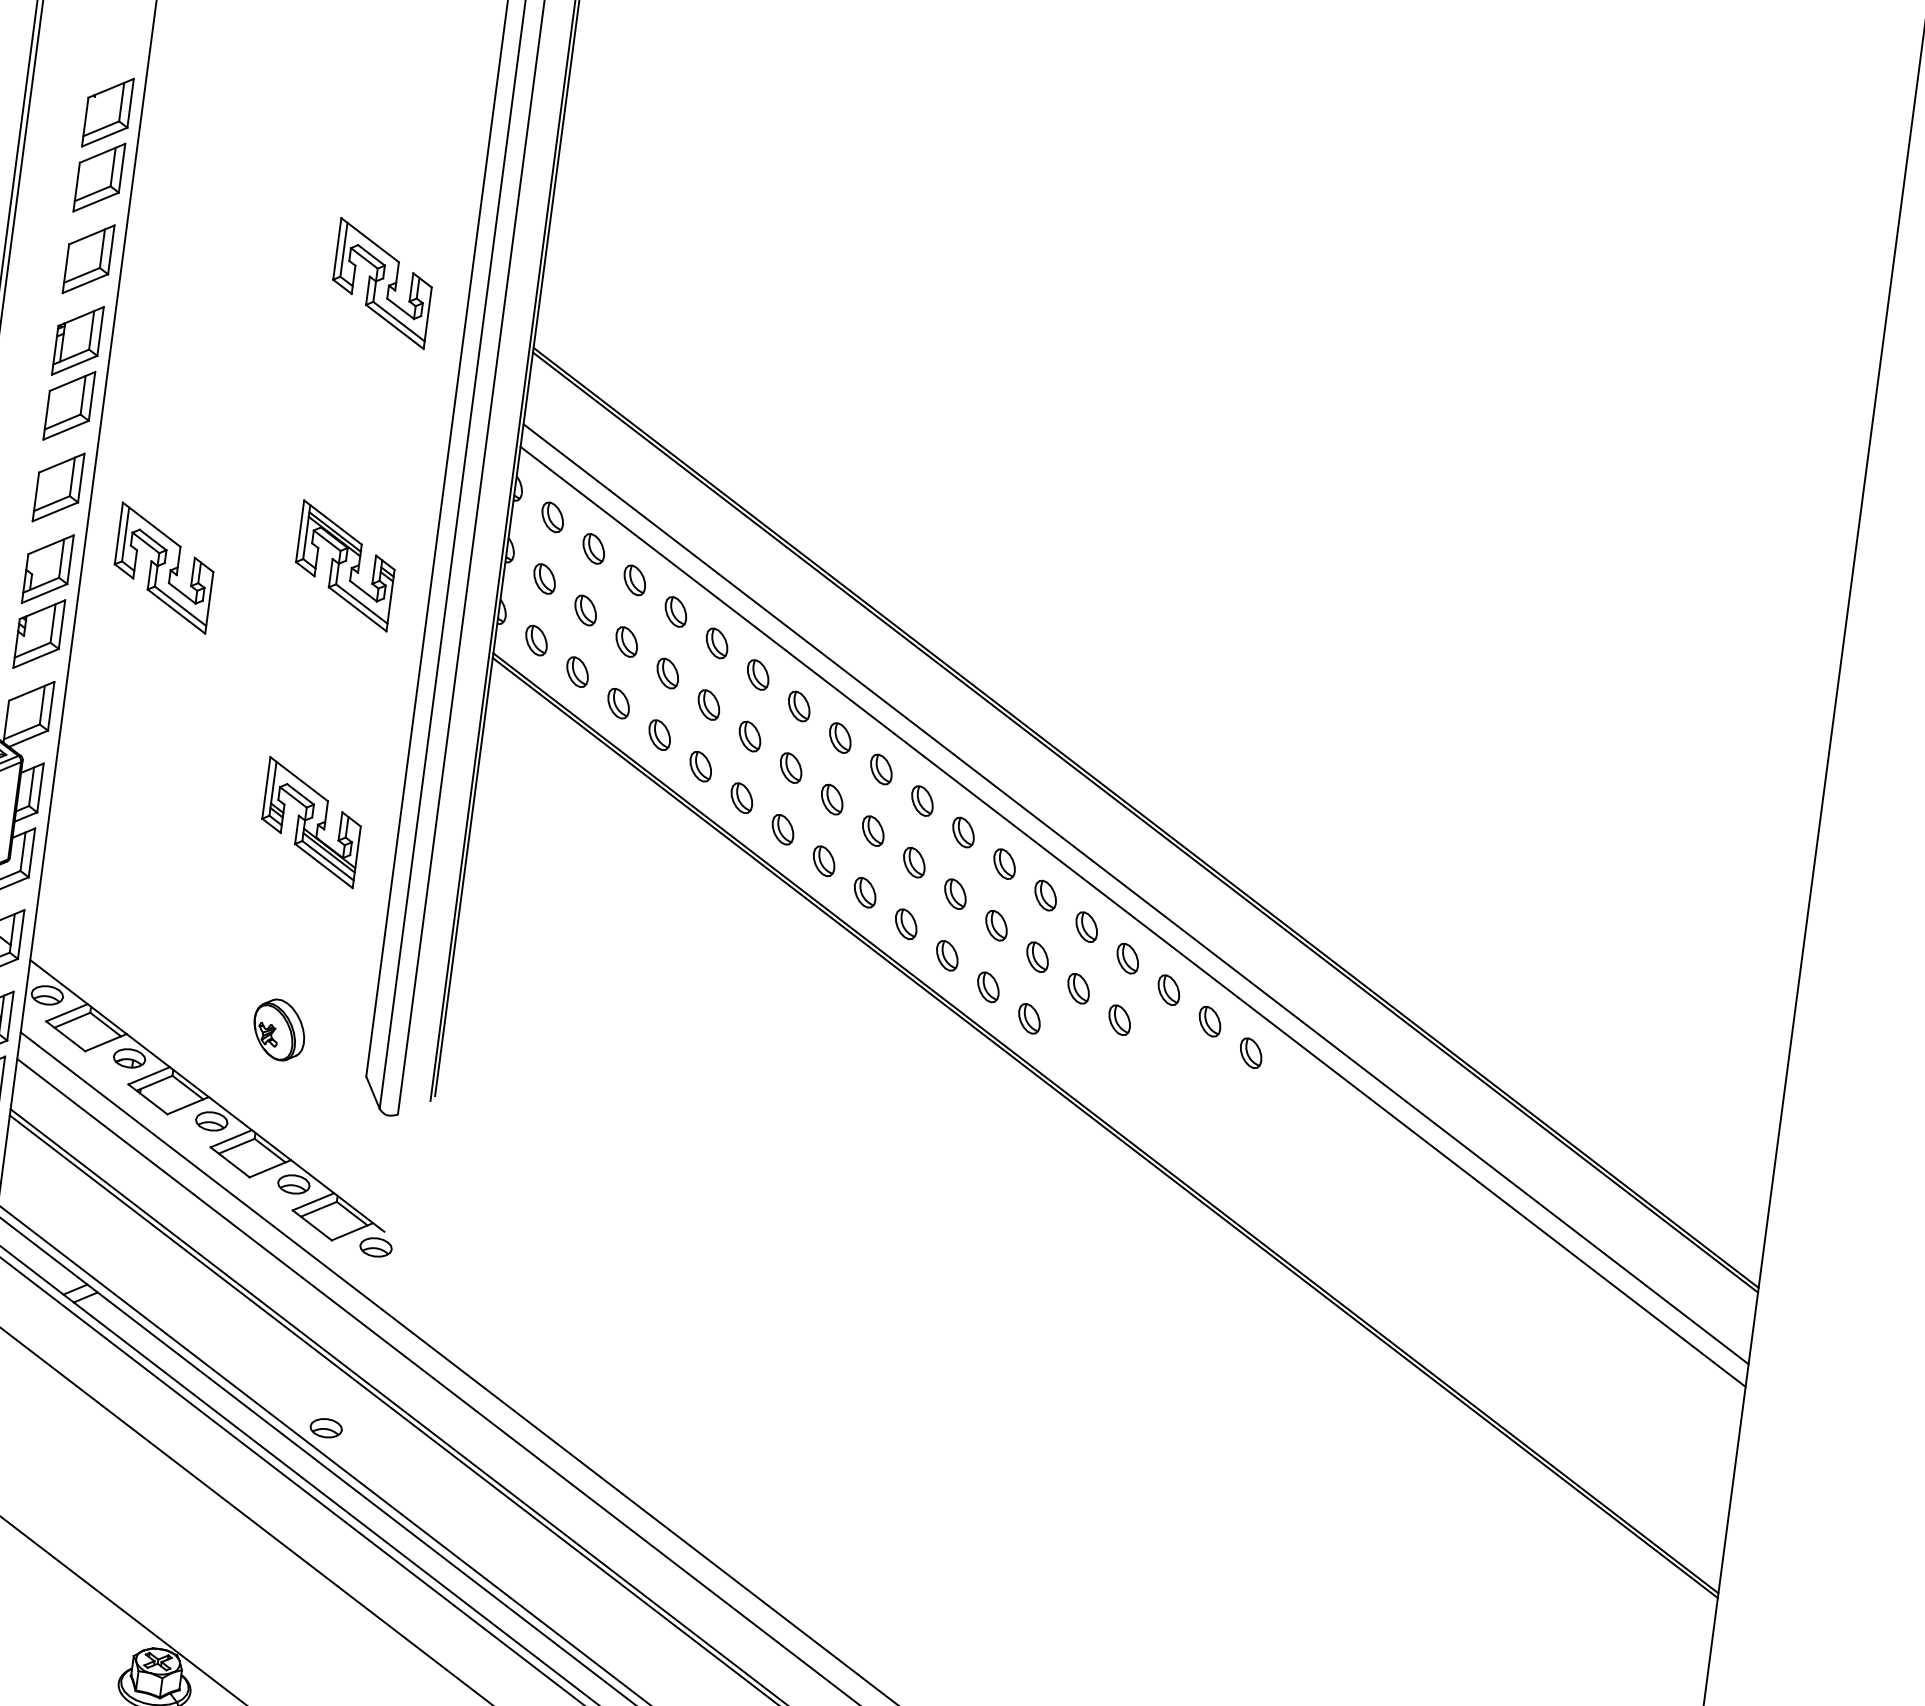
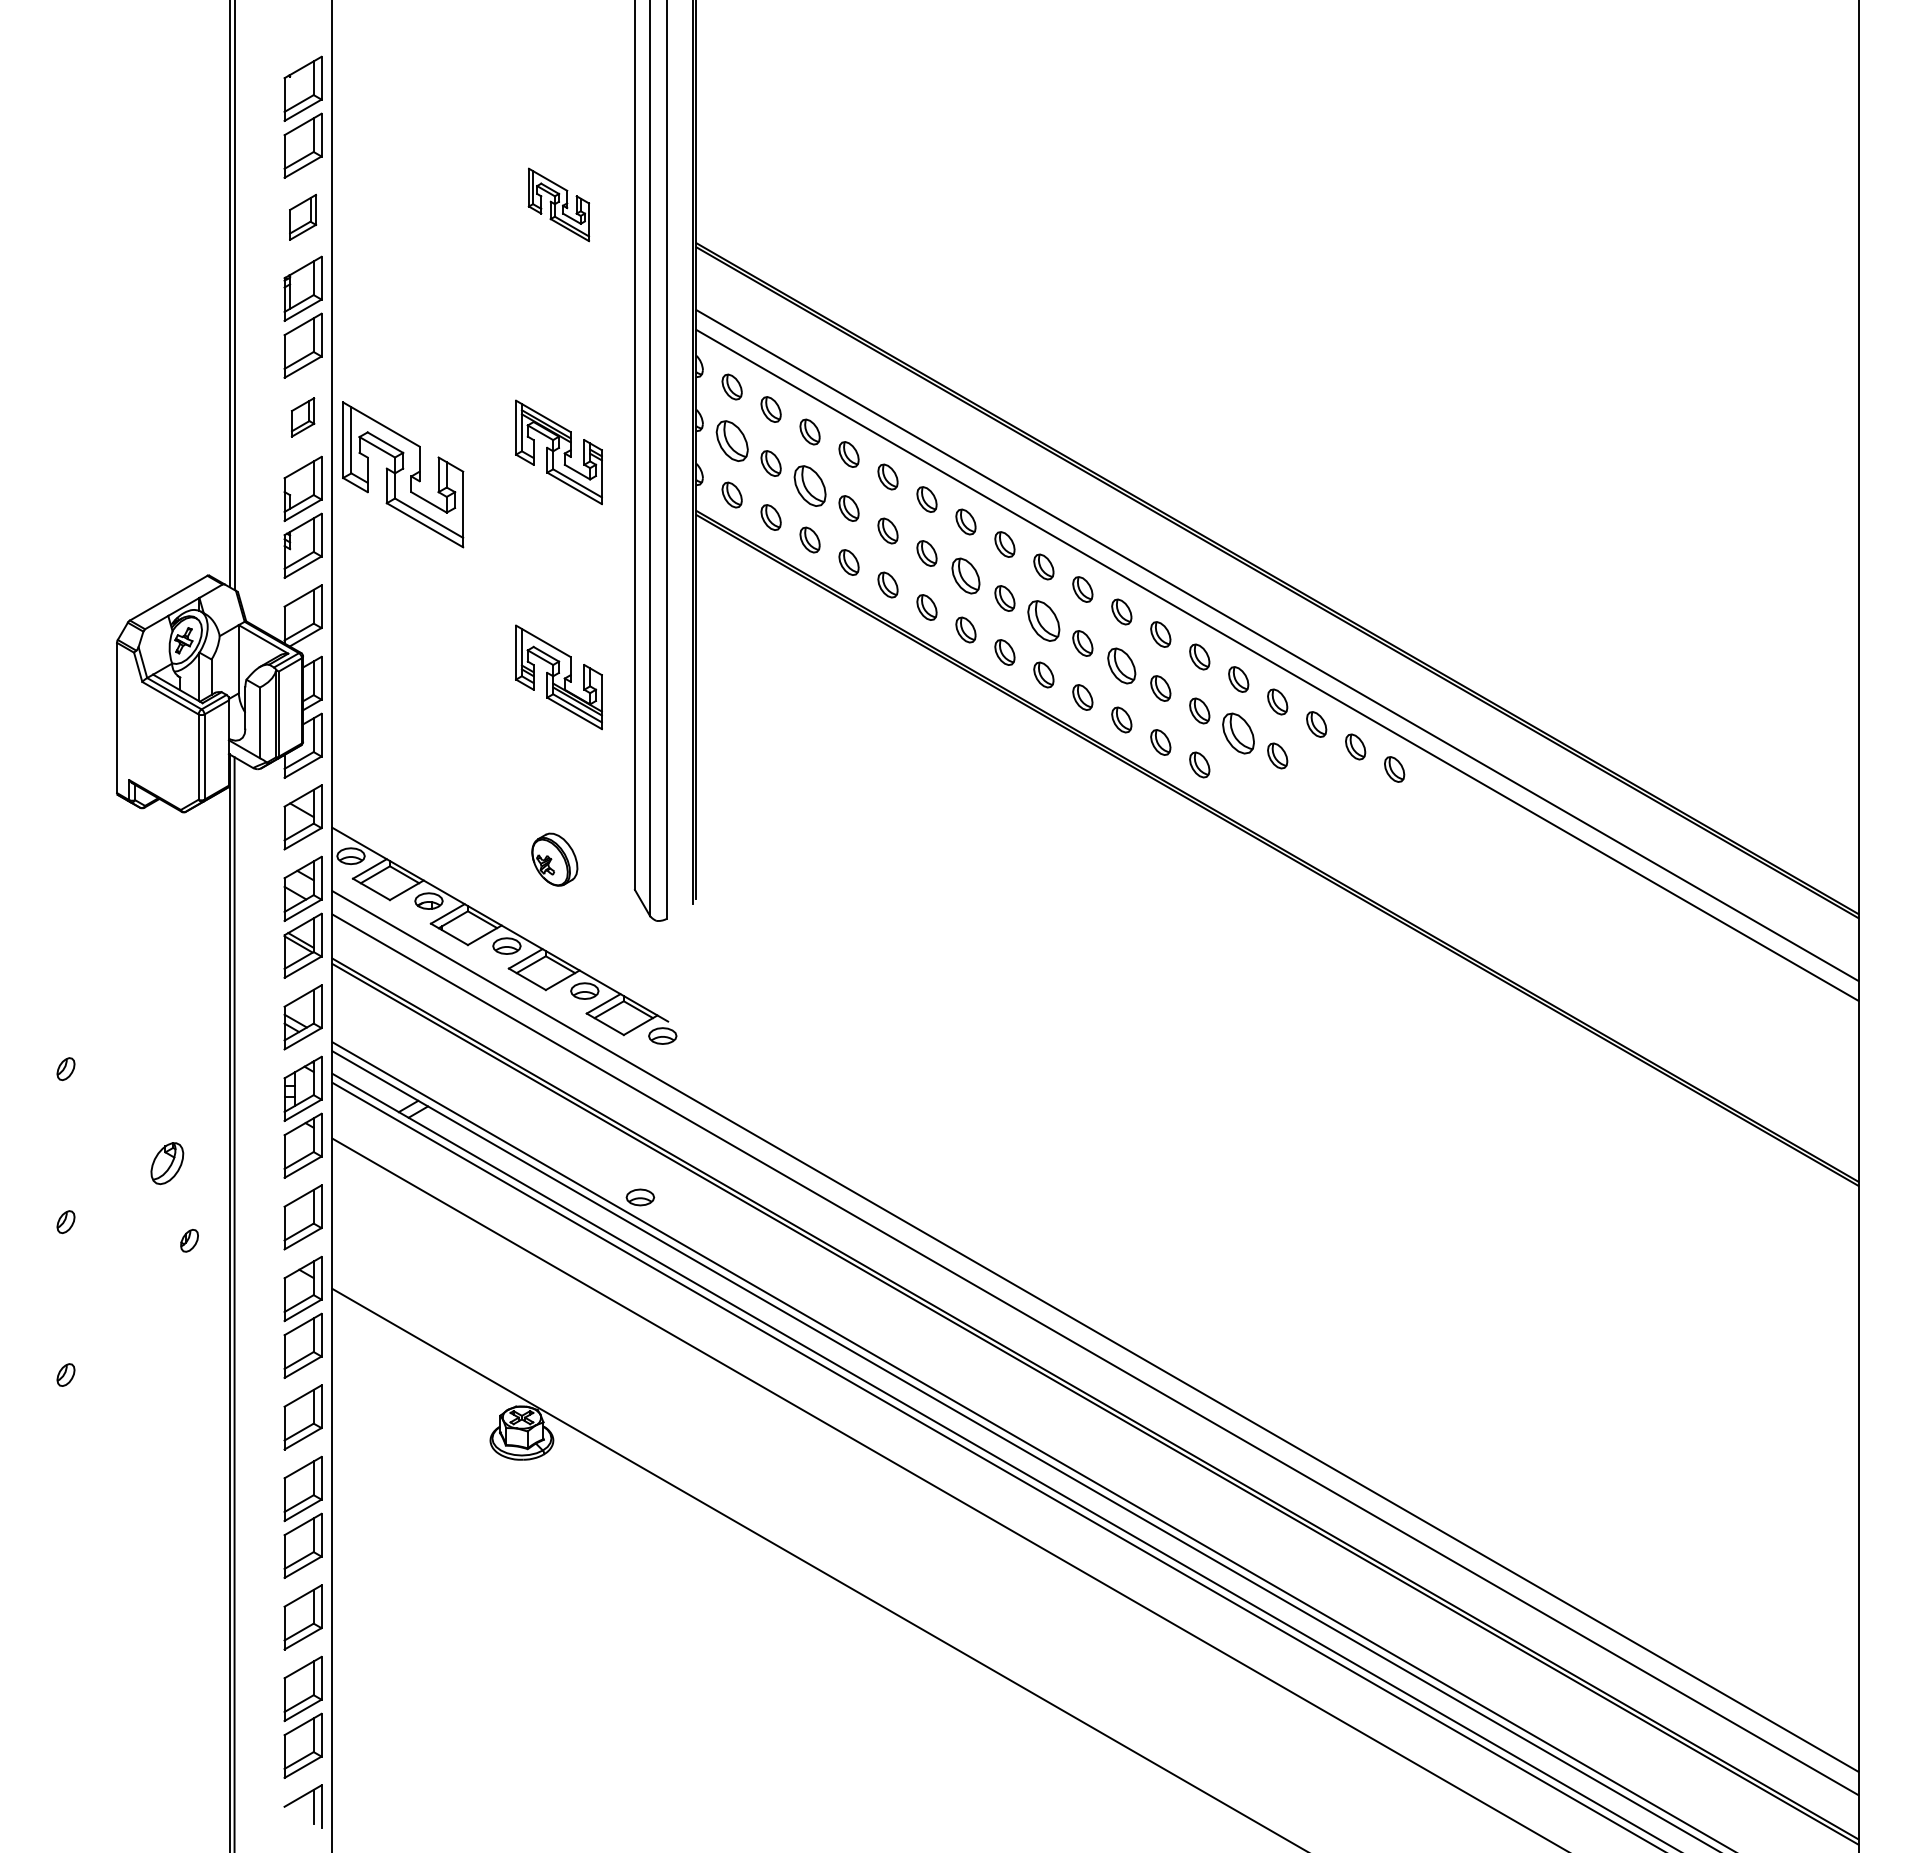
part: (87, 259) -> (302, 217), size x0.7
part: (381, 282) -> (558, 204), size x0.7
part: (57, 487) -> (302, 417), size x0.6
part: (163, 567) -> (402, 474), size x1.4
part: (543, 578) -> (731, 440), size x1.6
part: (626, 641) -> (809, 485), size x1.6
part: (790, 767) -> (965, 575), size x1.4
part: (872, 830) -> (1043, 620), size x1.6
part: (955, 893) -> (1121, 665), size x1.4
part: (1078, 988) -> (1238, 733), size x1.6

